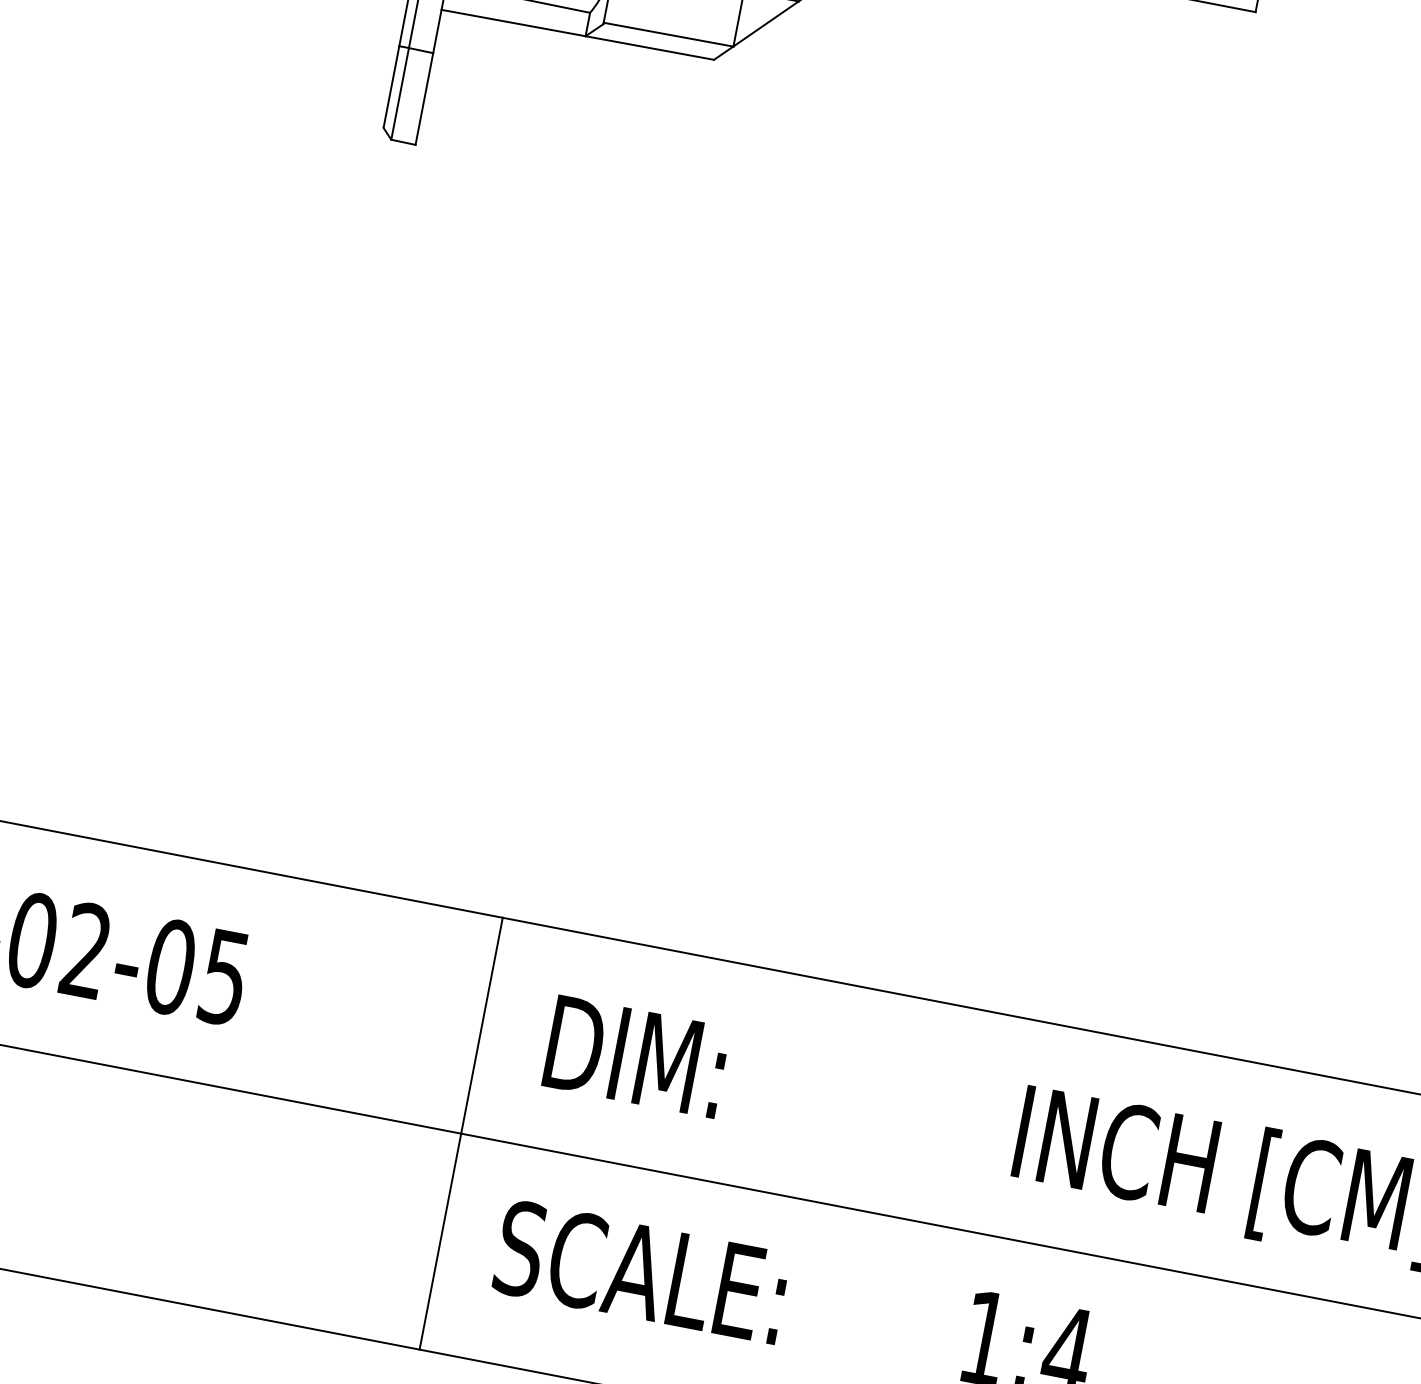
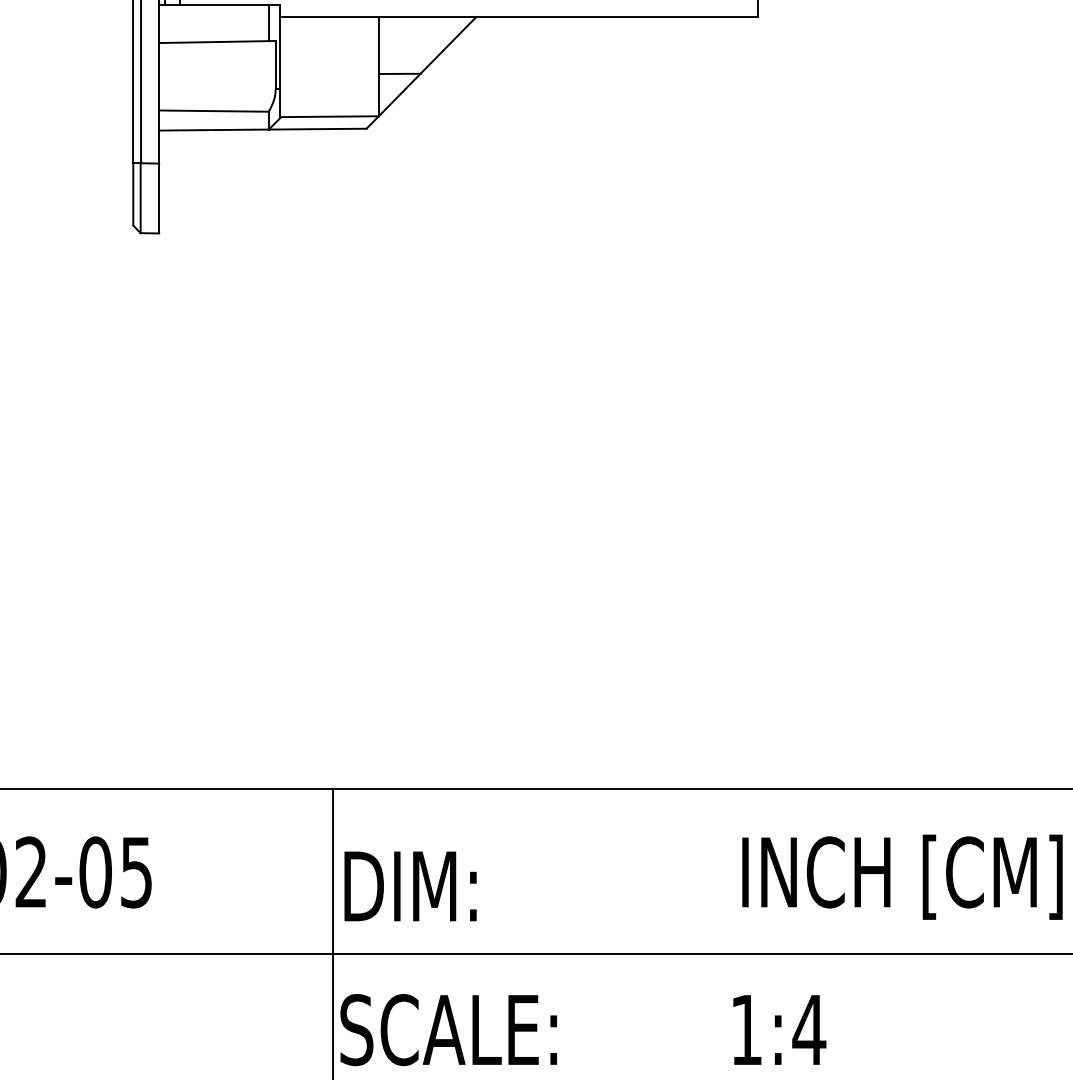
text: (636, 1056) -> (410, 886), moved
text: (640, 1272) -> (448, 1030), moved

